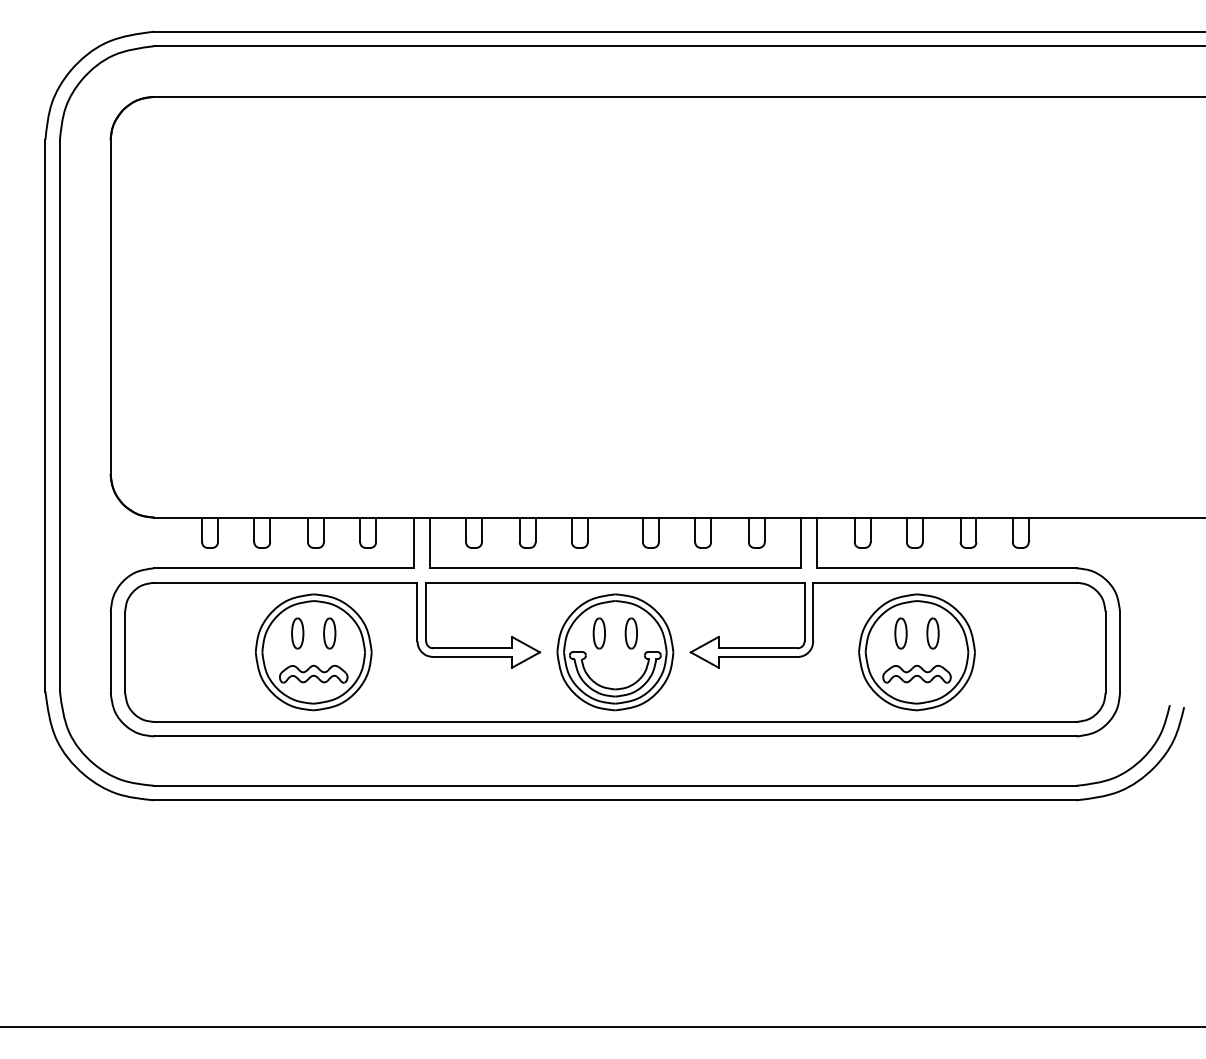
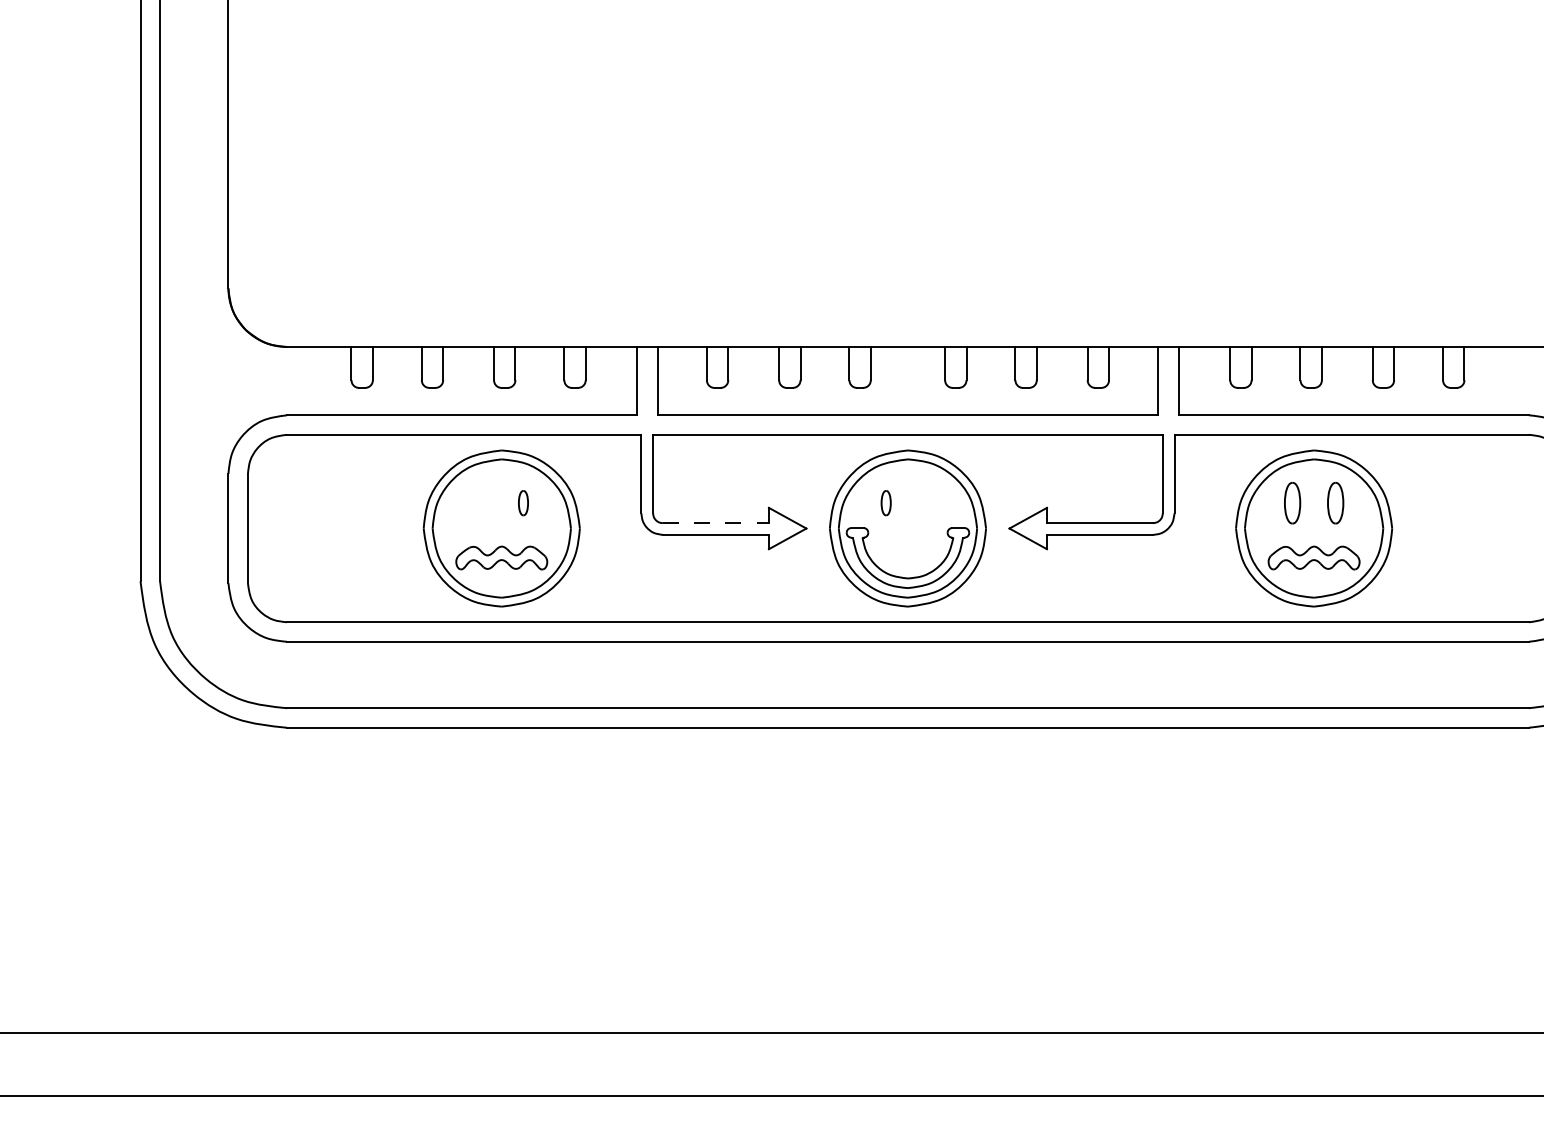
part: (297, 633) -> (479, 503), removed
part: (329, 633) -> (523, 503), size x0.6
part: (598, 633) -> (885, 503), size x0.6
part: (630, 633) -> (928, 503), removed
line: (473, 648) -> (716, 523), solid -> dashed

